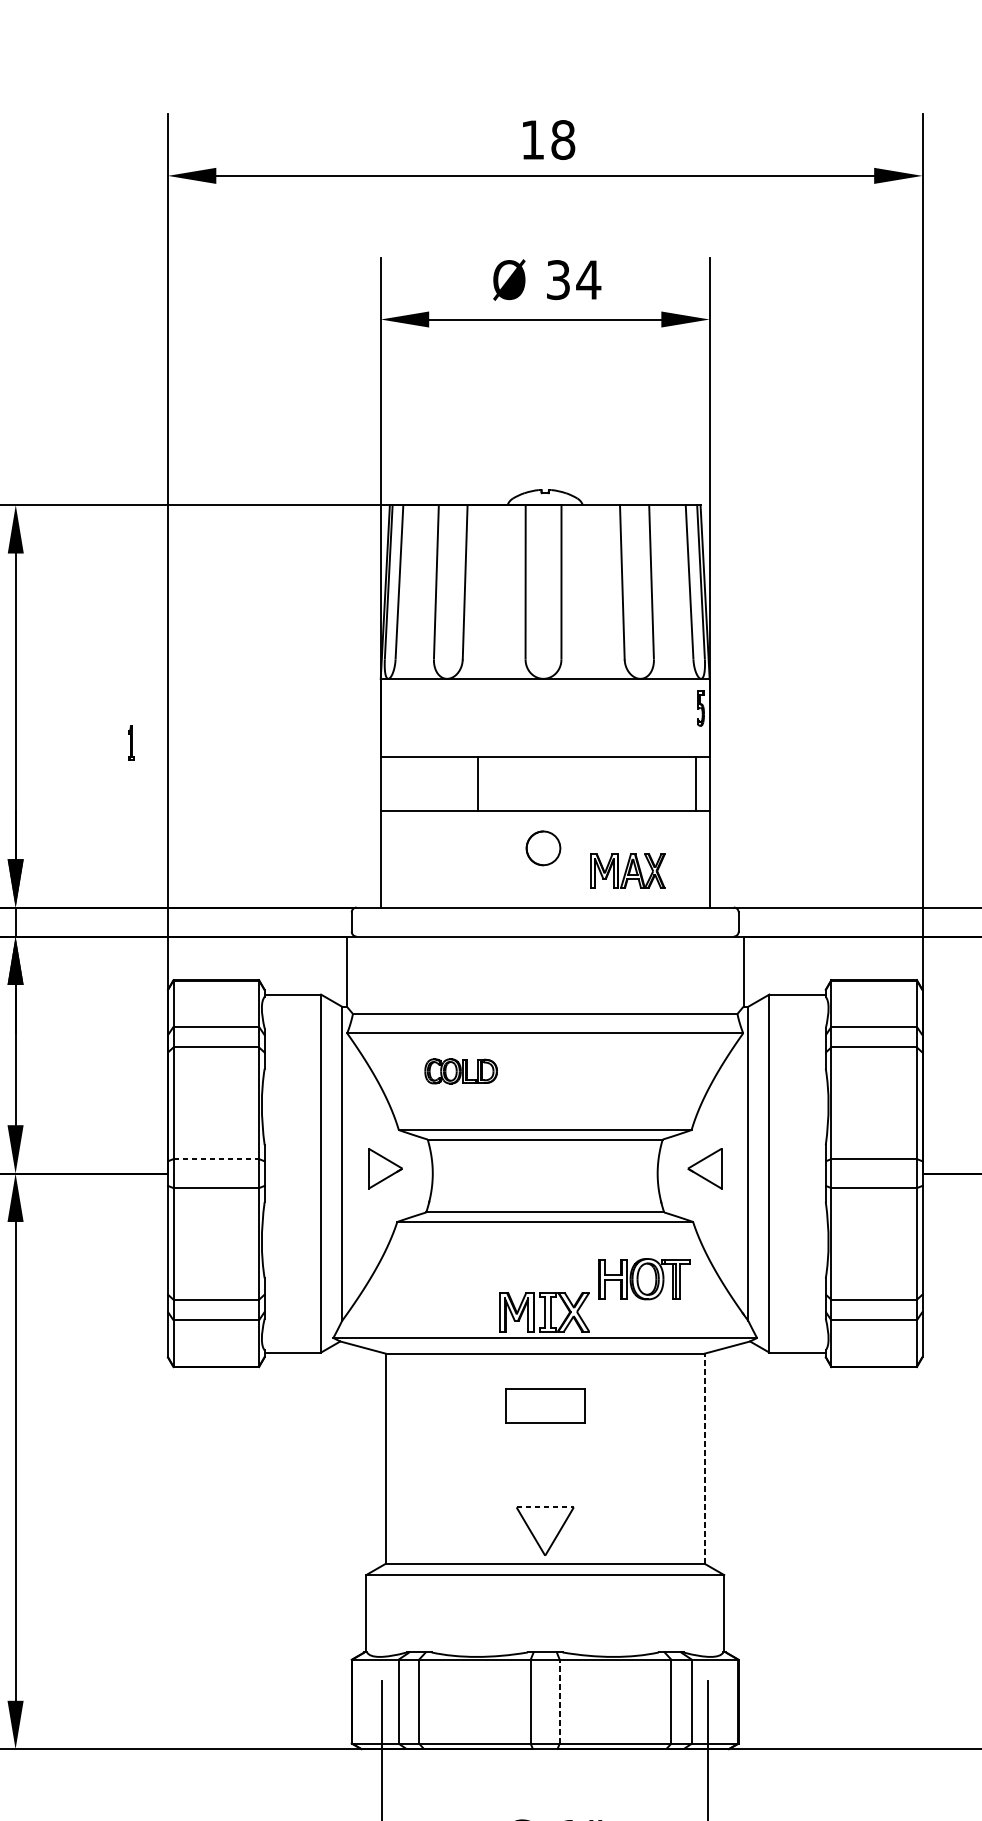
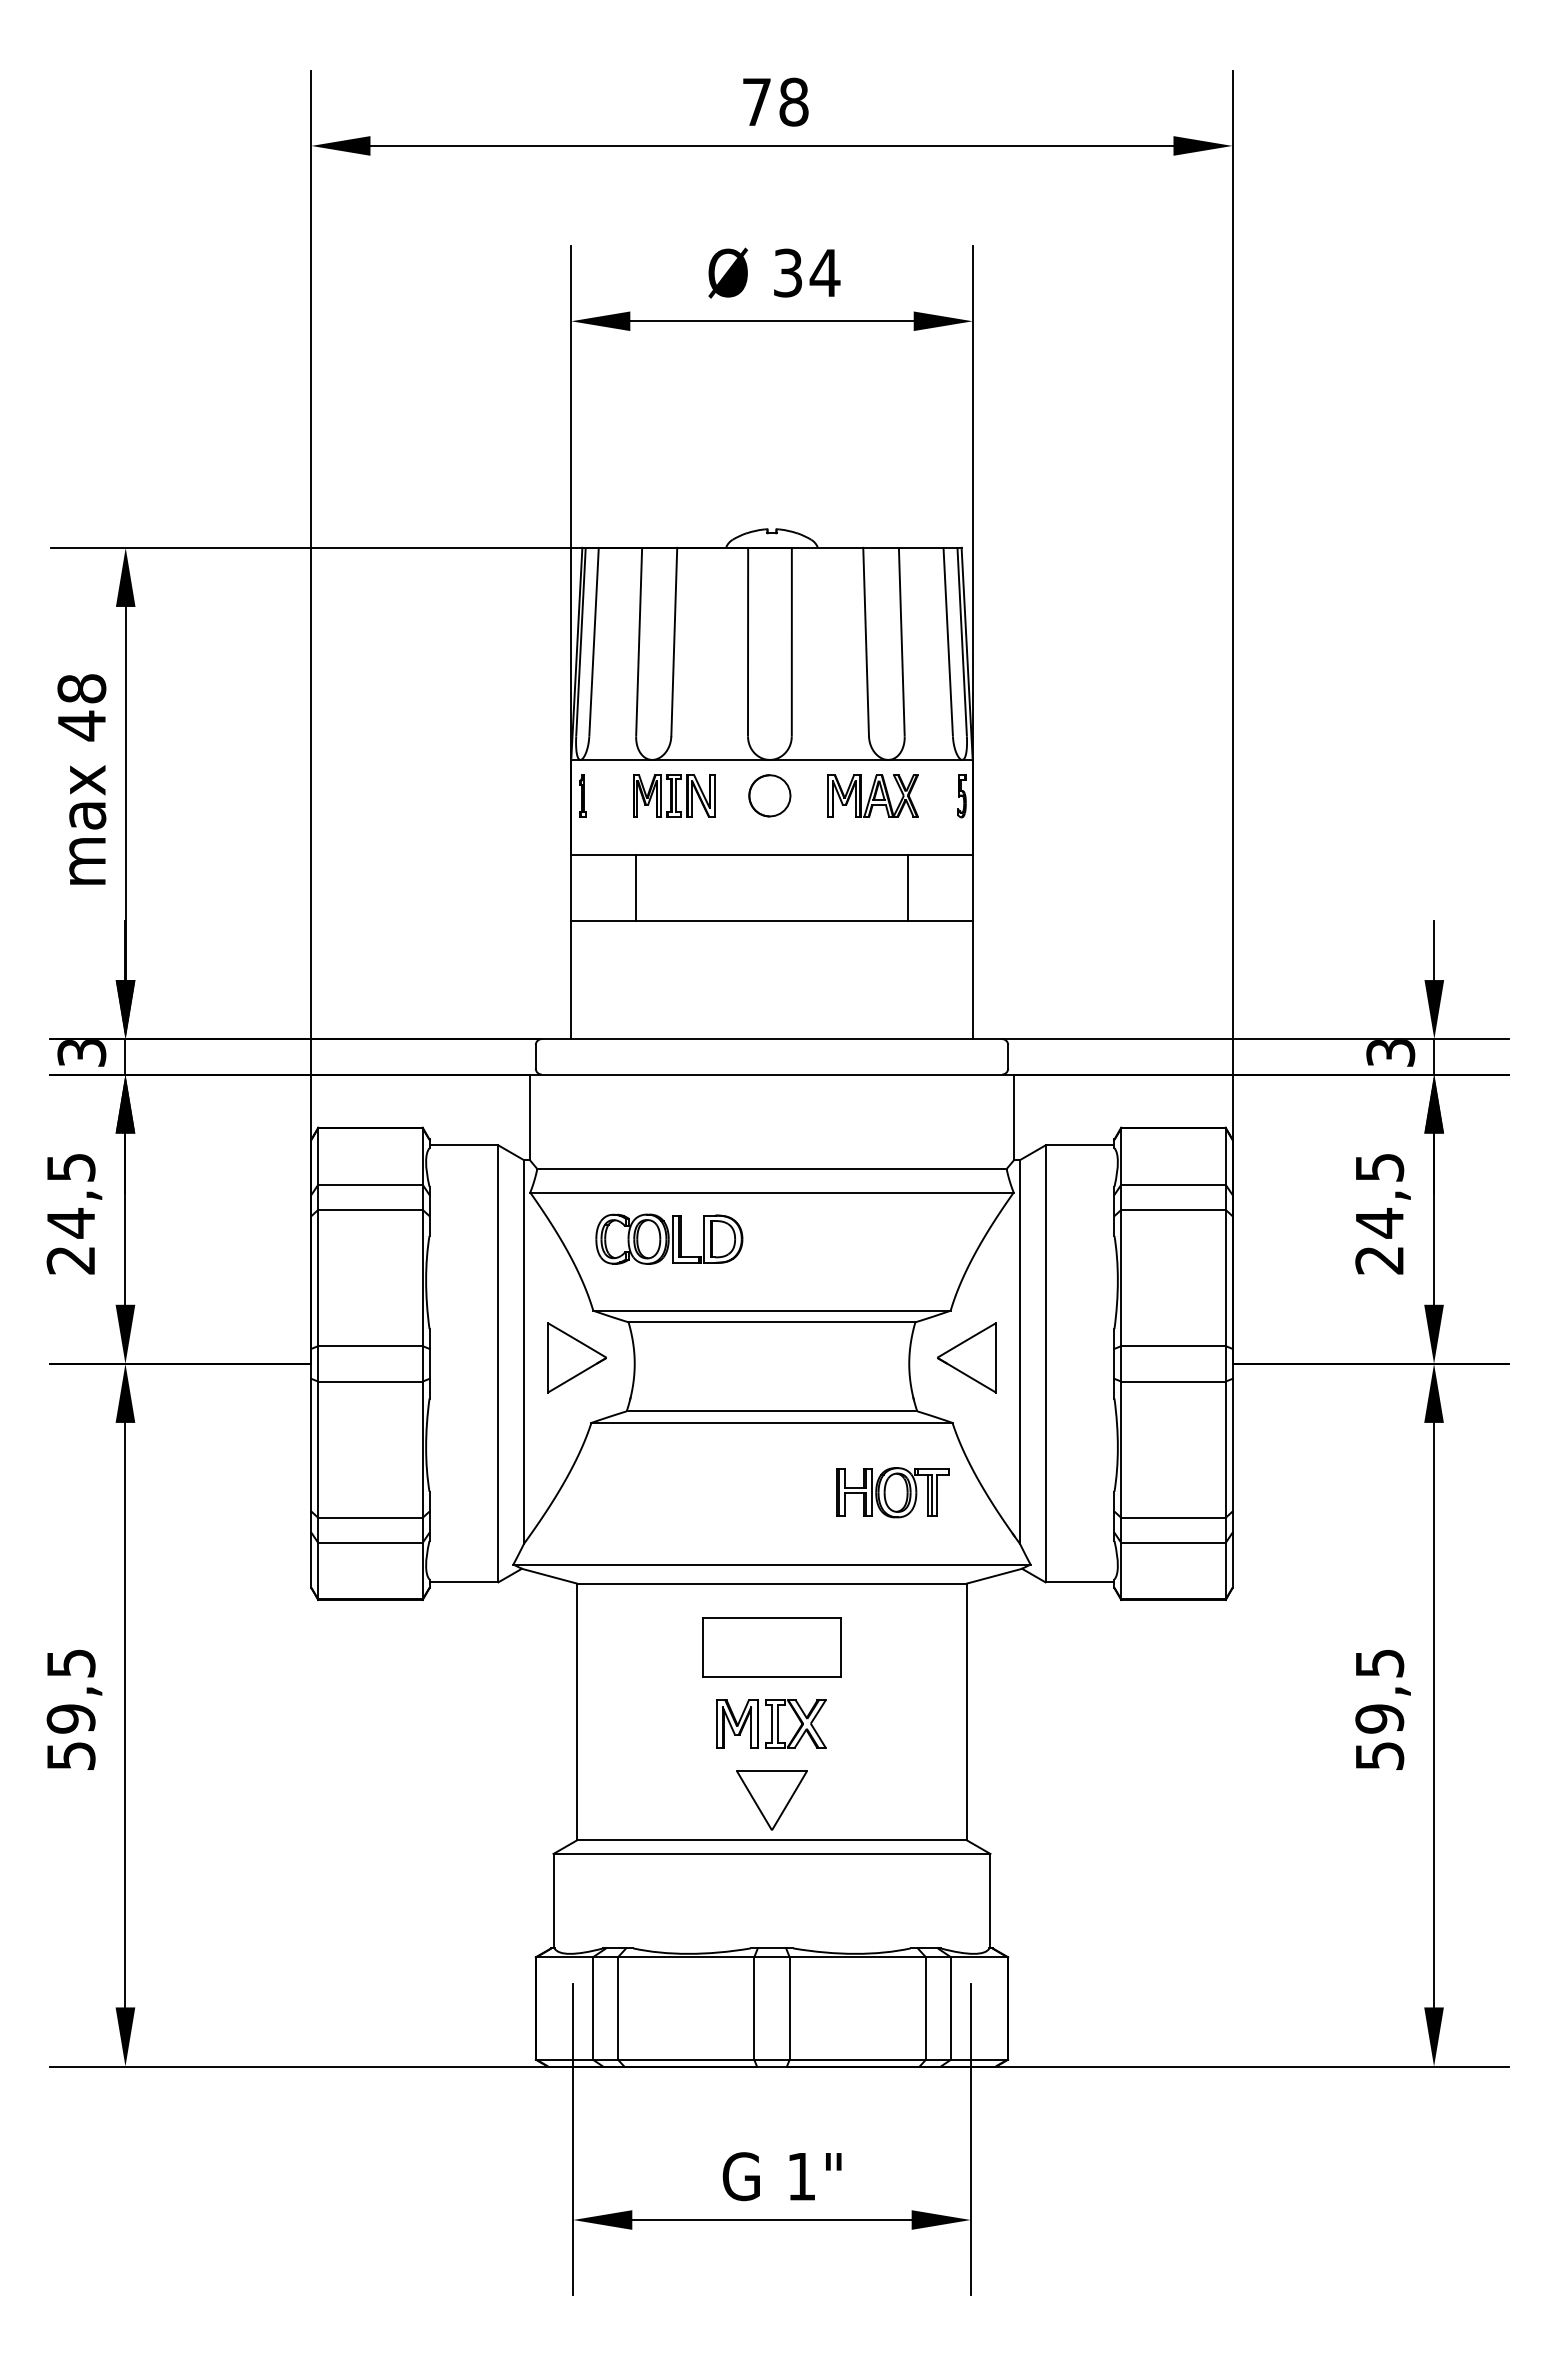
text: (532, 139) -> (756, 101), 18 -> 78
part: (465, 707) -> (674, 795), added
part: (131, 743) -> (582, 795), moved
line: (478, 783) -> (636, 887), moved
line: (695, 783) -> (907, 887), moved
part: (543, 848) -> (769, 795), moved
part: (627, 871) -> (872, 795), moved
part: (461, 1070) -> (669, 1238), size x1.67
line: (216, 1159) -> (370, 1346), dashed -> solid
part: (385, 1168) -> (576, 1357), size x1.43
part: (704, 1168) -> (966, 1357), size x1.43
part: (544, 1311) -> (771, 1723), moved
part: (544, 1405) -> (771, 1647), size x1.43
line: (704, 1458) -> (966, 1711), dashed -> solid
line: (544, 1507) -> (771, 1771), dashed -> solid
line: (559, 1700) -> (789, 2007), dashed -> solid

